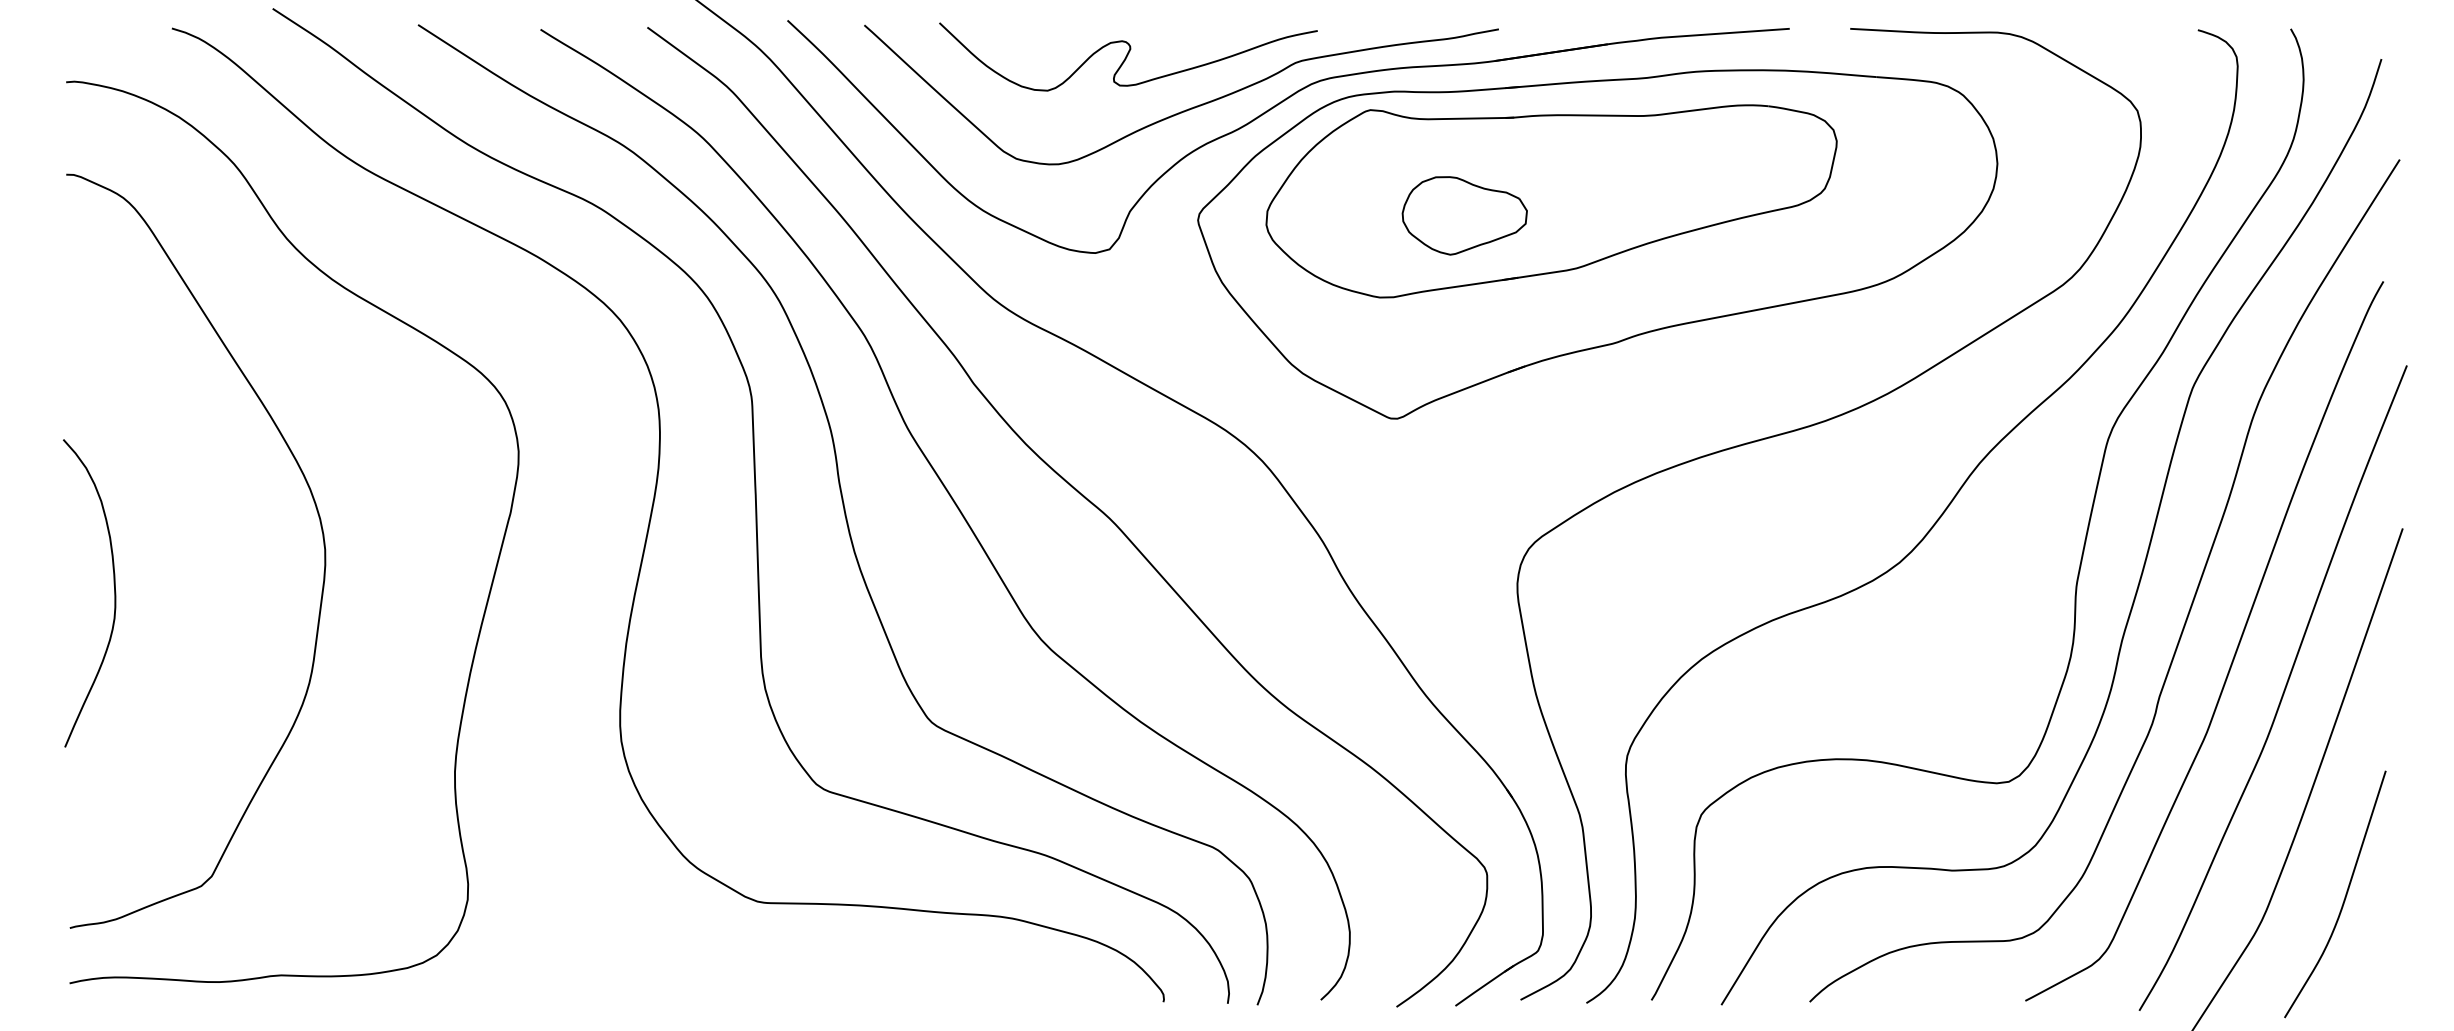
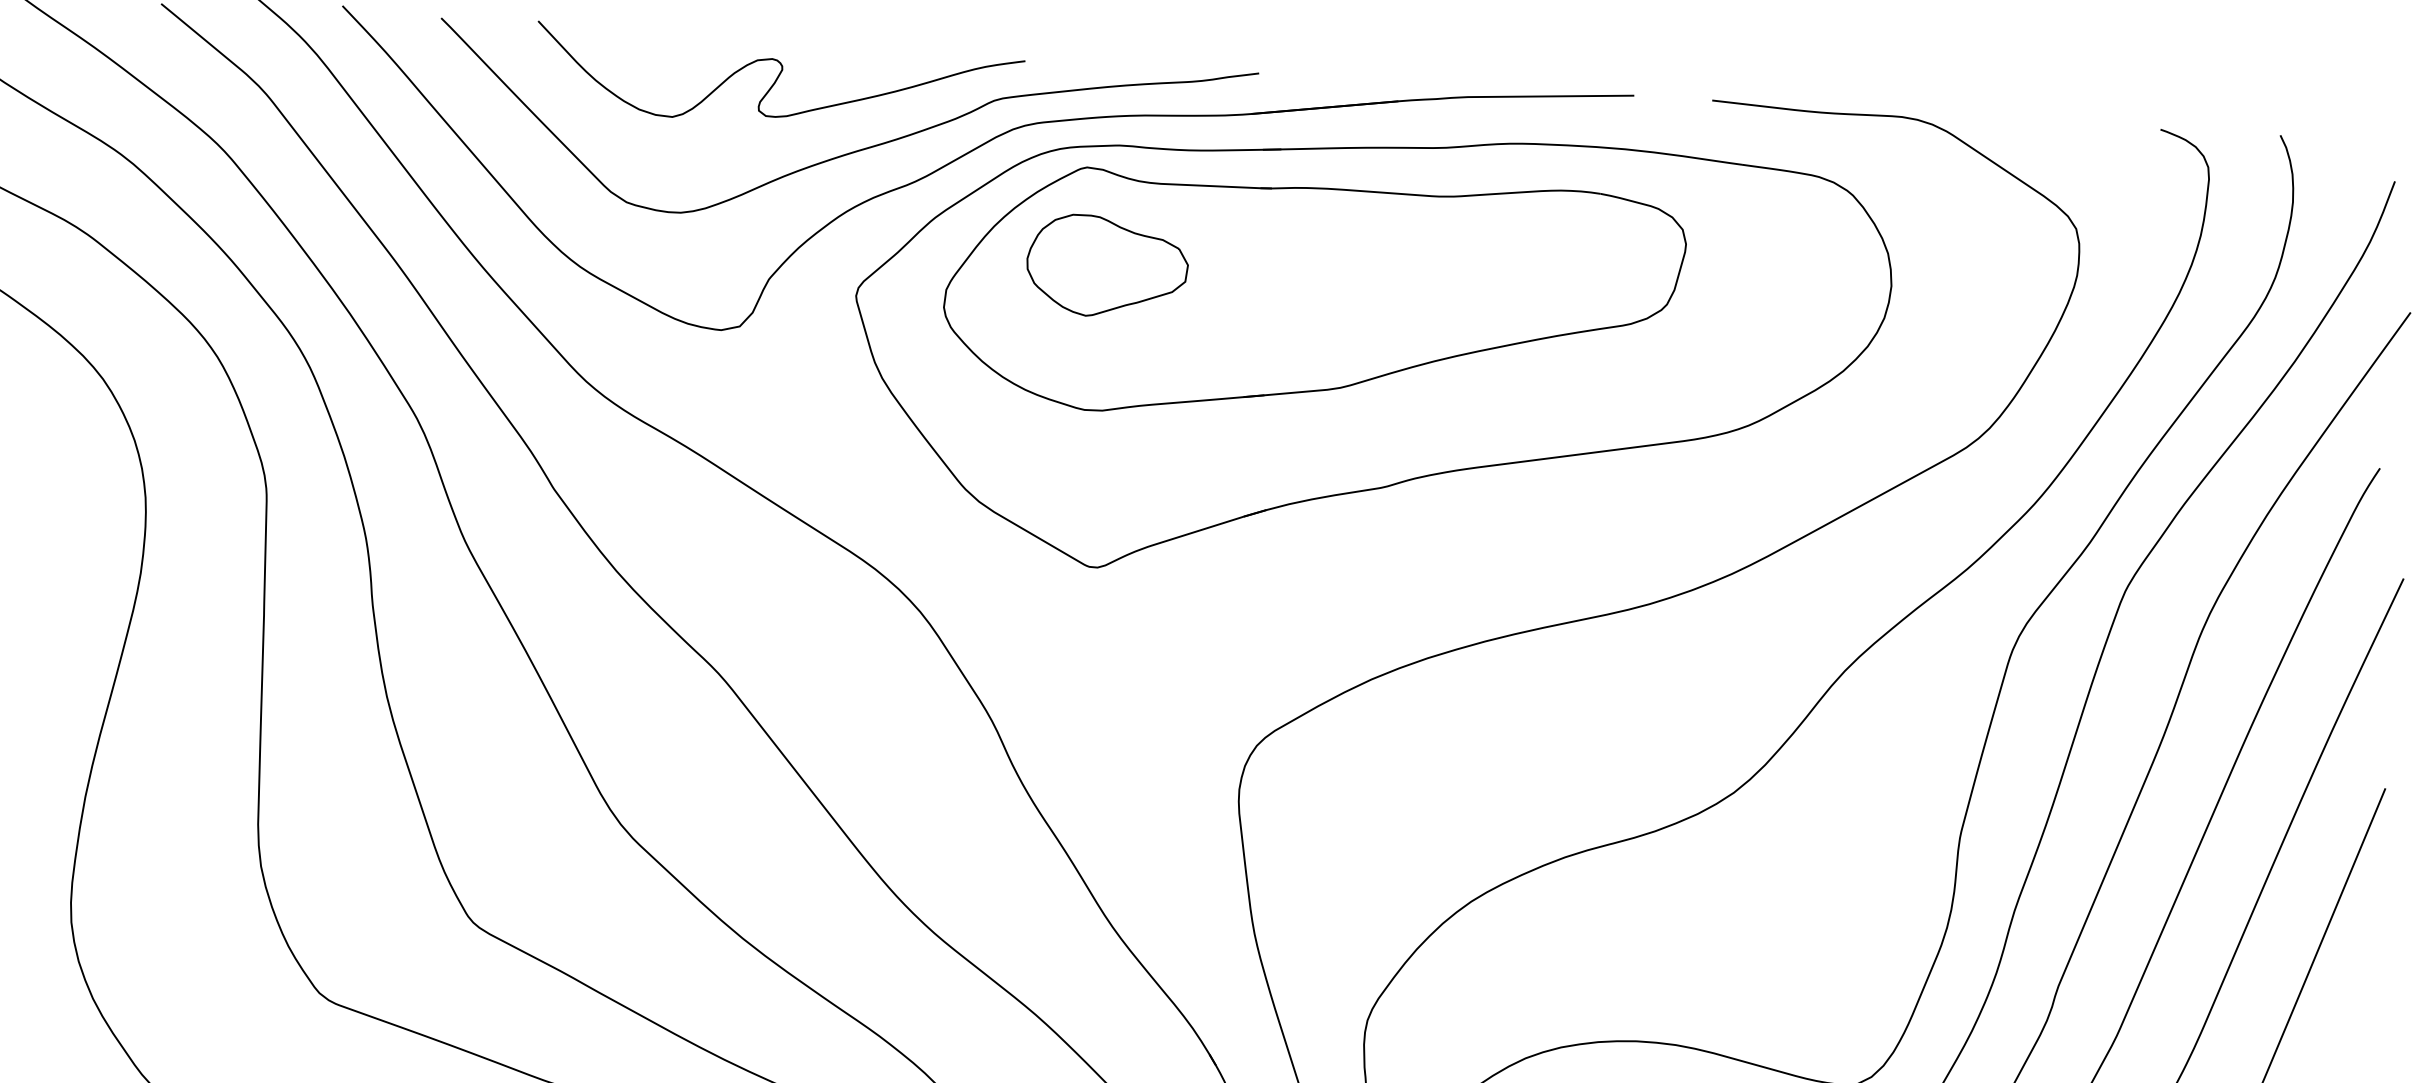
part: (1464, 215) -> (1107, 266), moved

